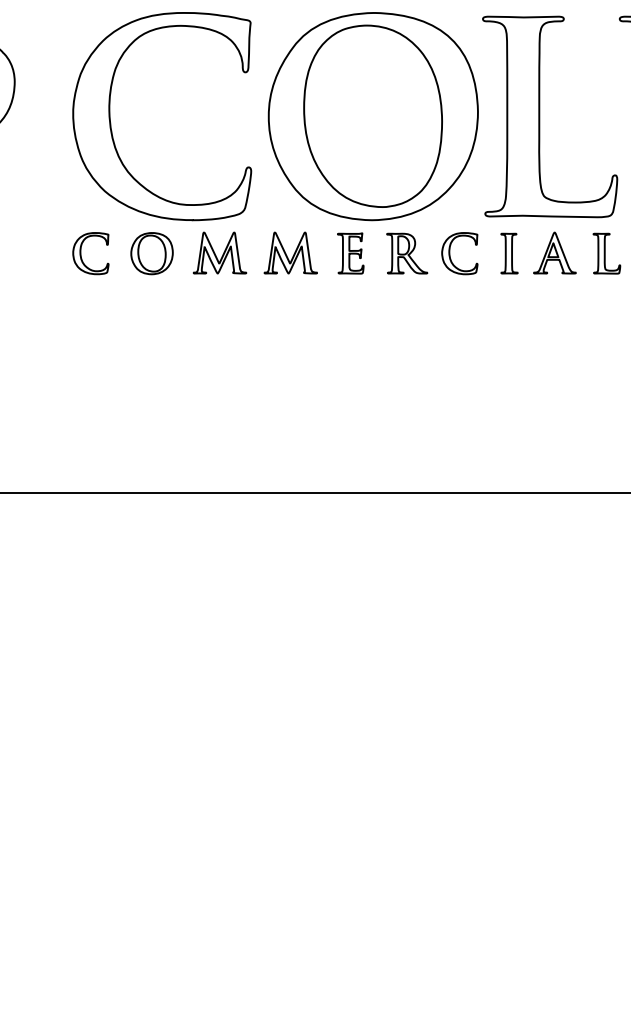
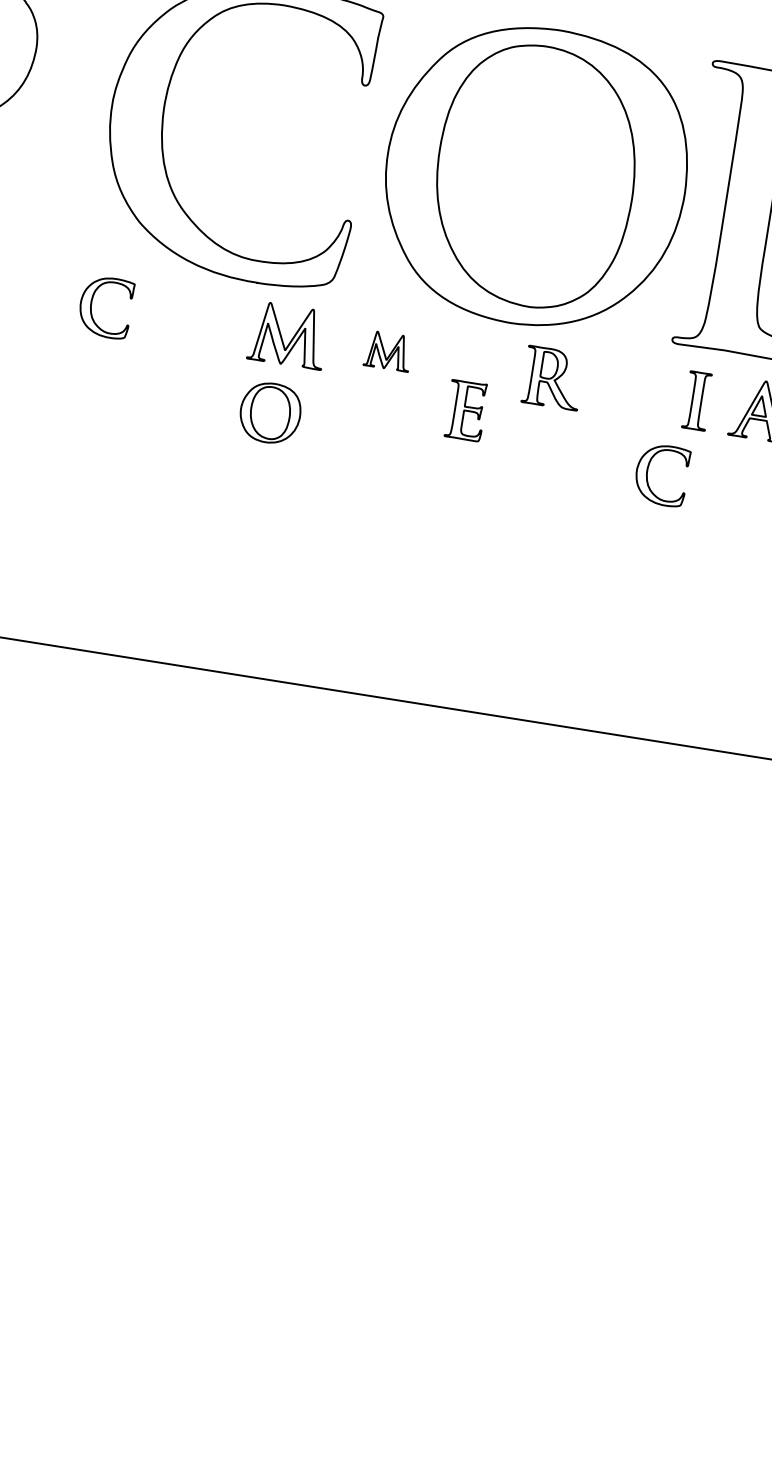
part: (290, 252) -> (388, 350), size x0.6
part: (151, 253) -> (269, 412), moved
part: (350, 253) -> (465, 410), moved
part: (450, 253) -> (648, 472), moved

